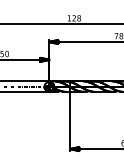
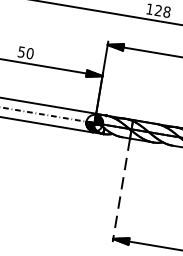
line: (70, 121) -> (121, 190), solid -> dashed

